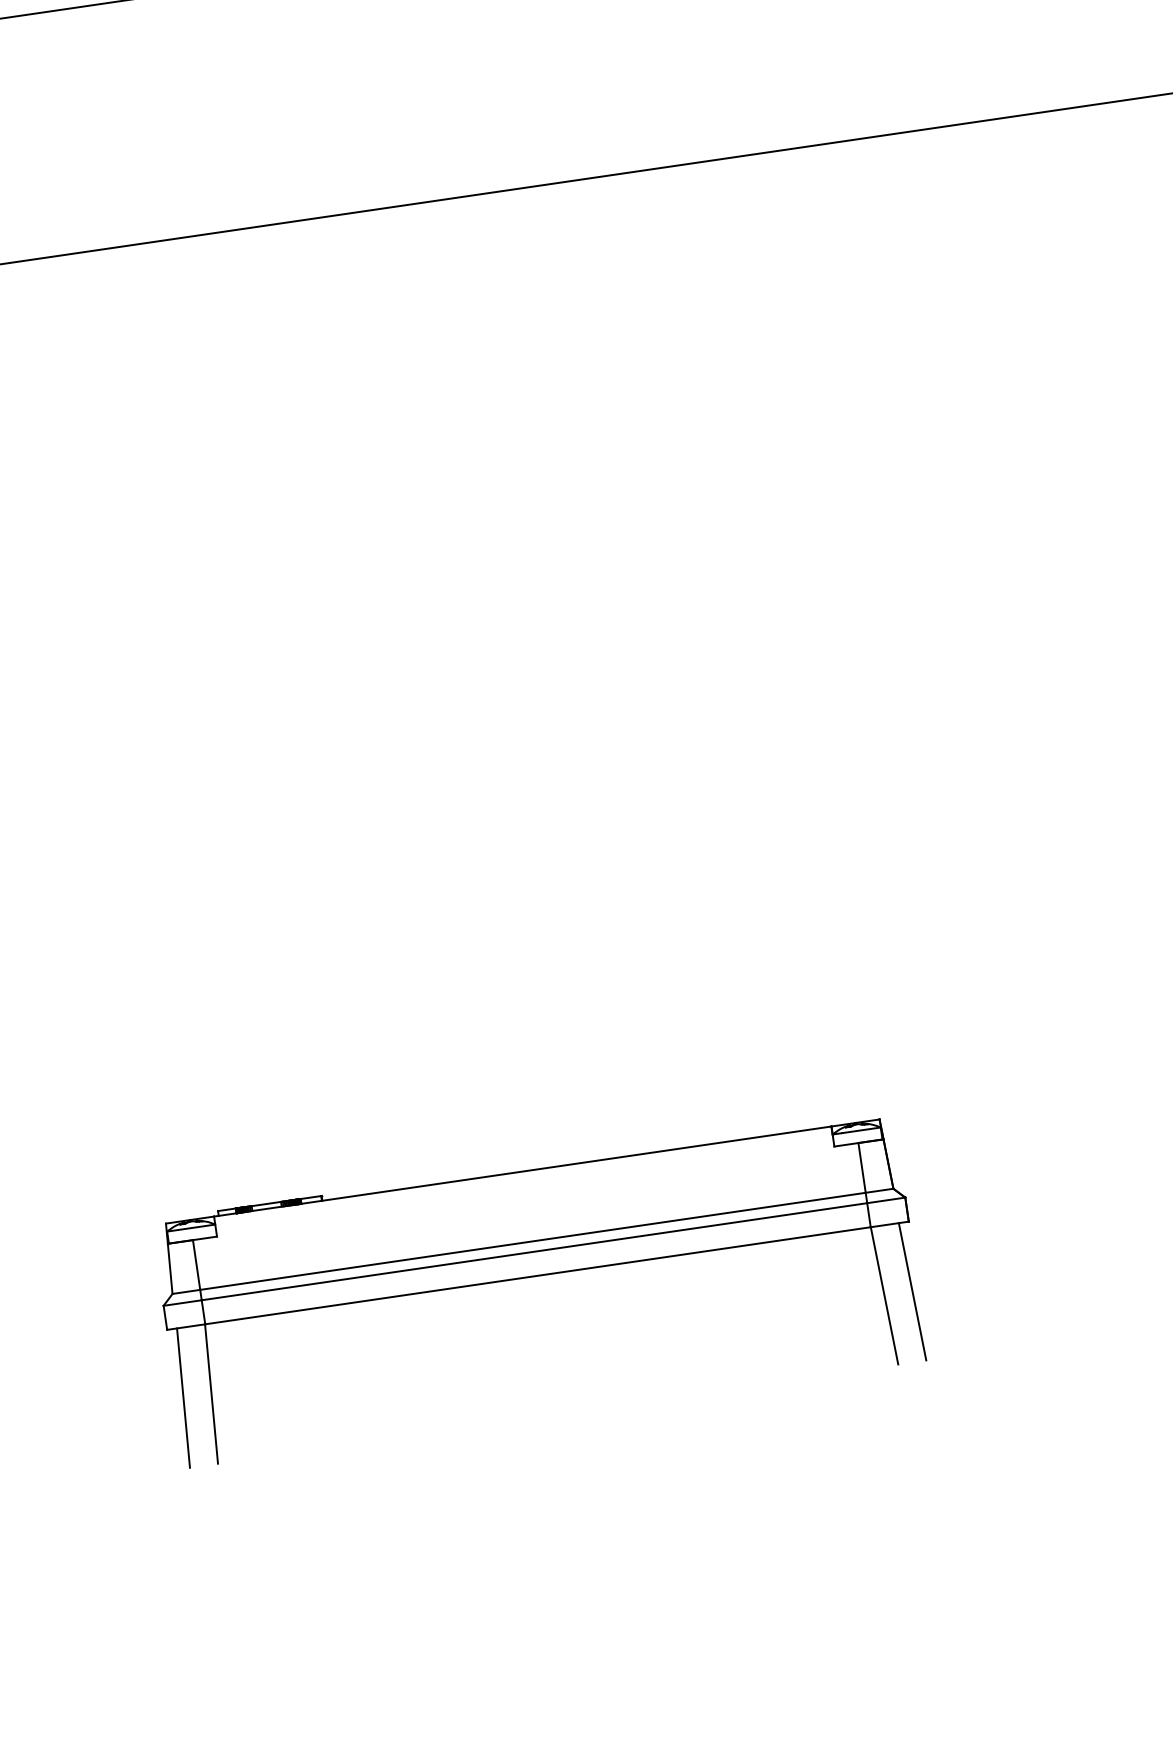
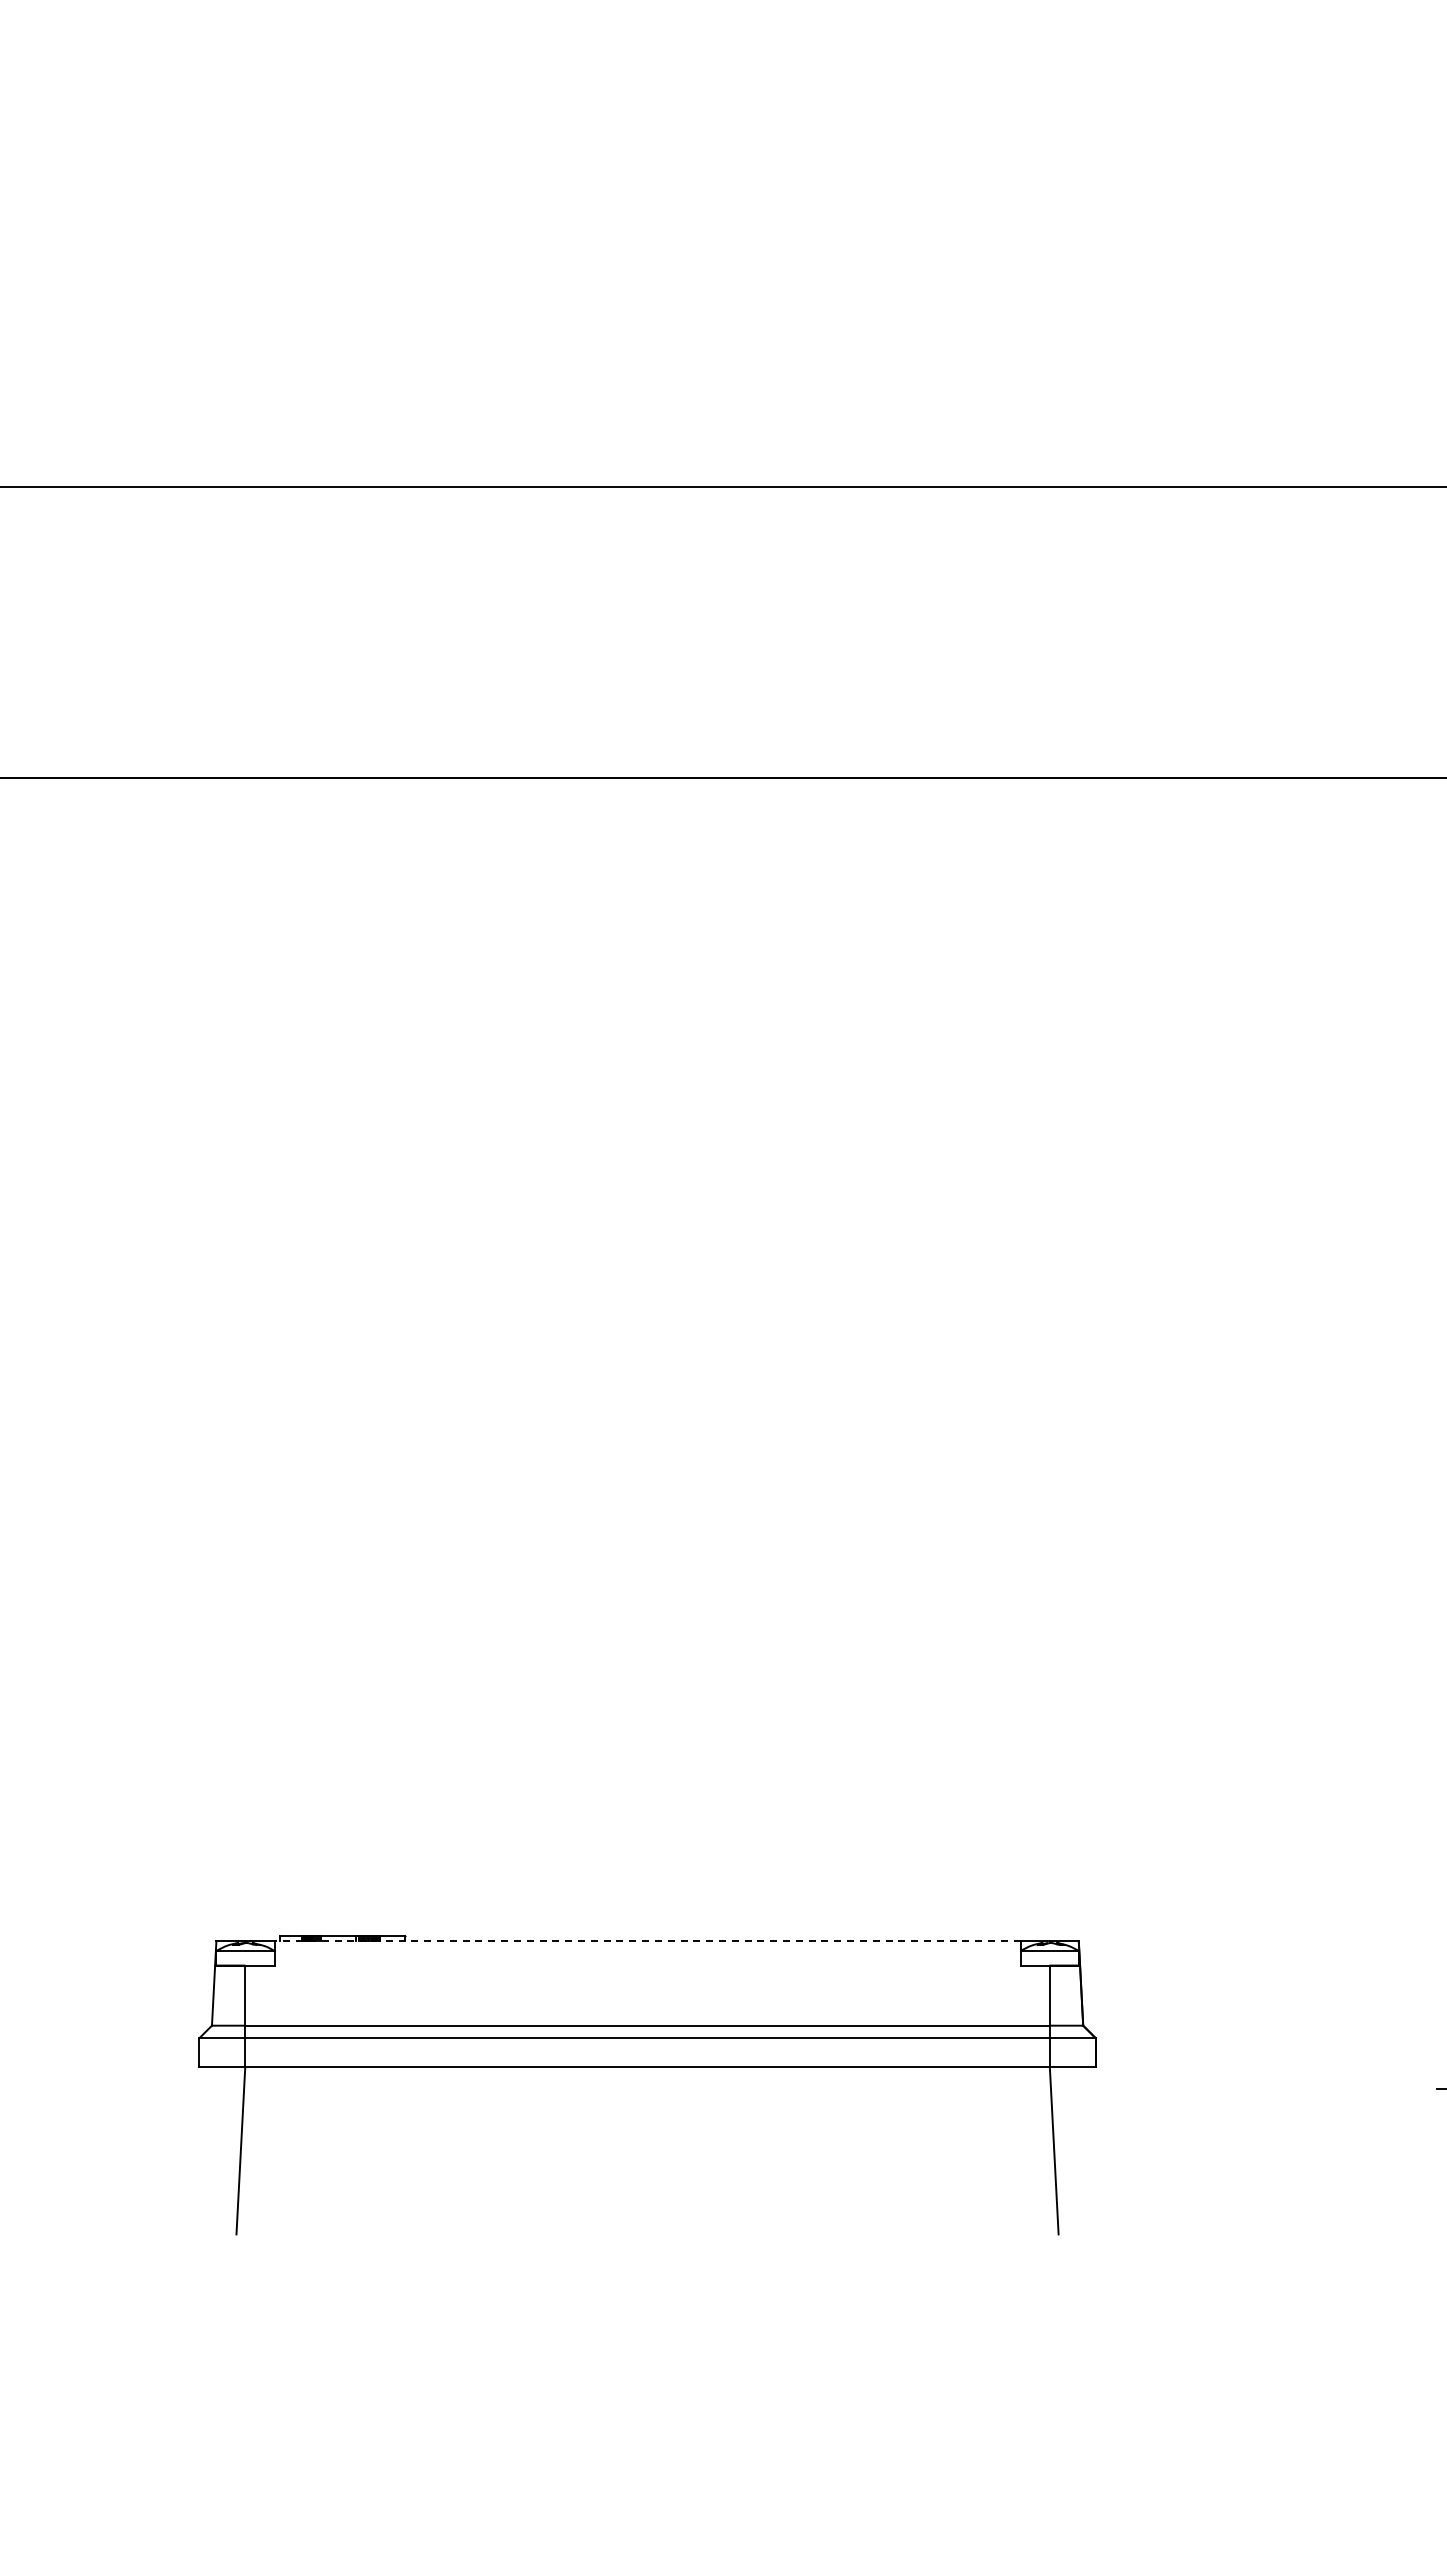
line: (522, 1171) -> (647, 1941), solid -> dashed
line: (912, 1291) -> (1087, 2150), removed
line: (183, 1397) -> (206, 2150), removed

